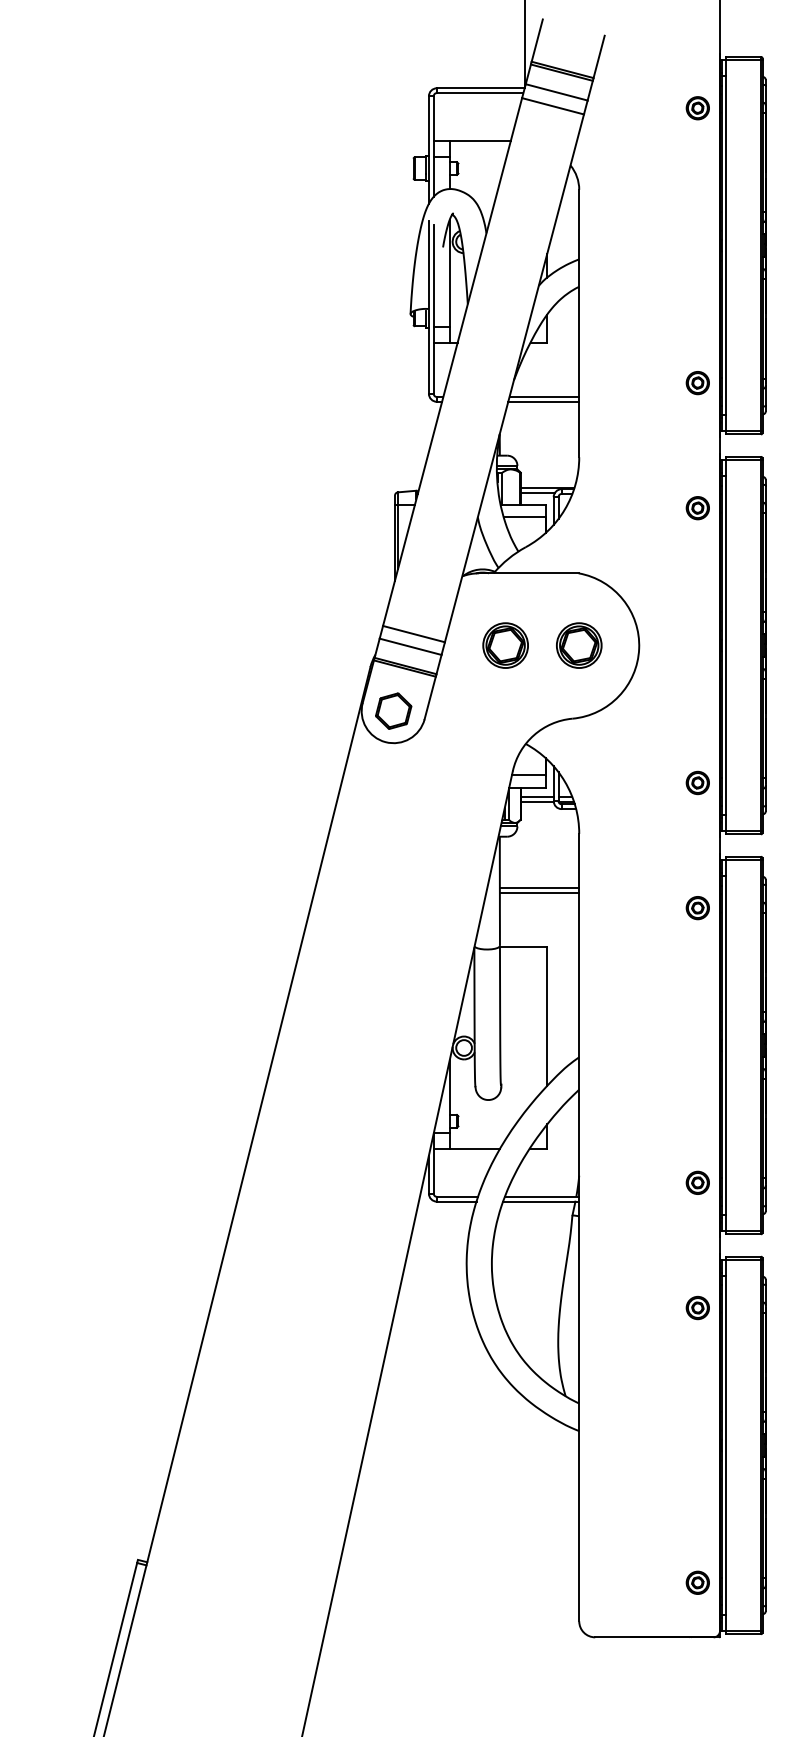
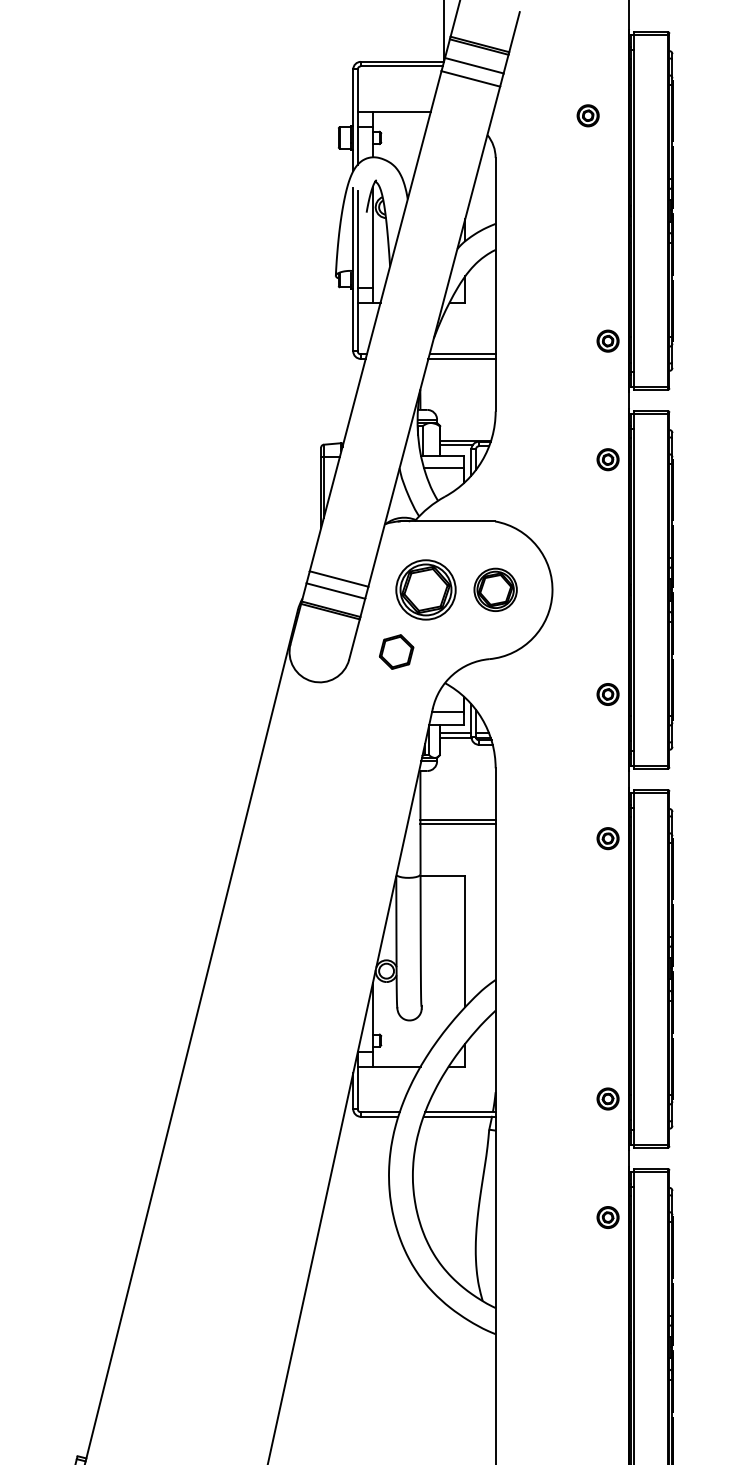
part: (697, 108) -> (587, 116), moved
part: (505, 645) -> (425, 589), size x1.4
part: (393, 710) -> (396, 651), moved
part: (697, 782) -> (607, 694), moved

